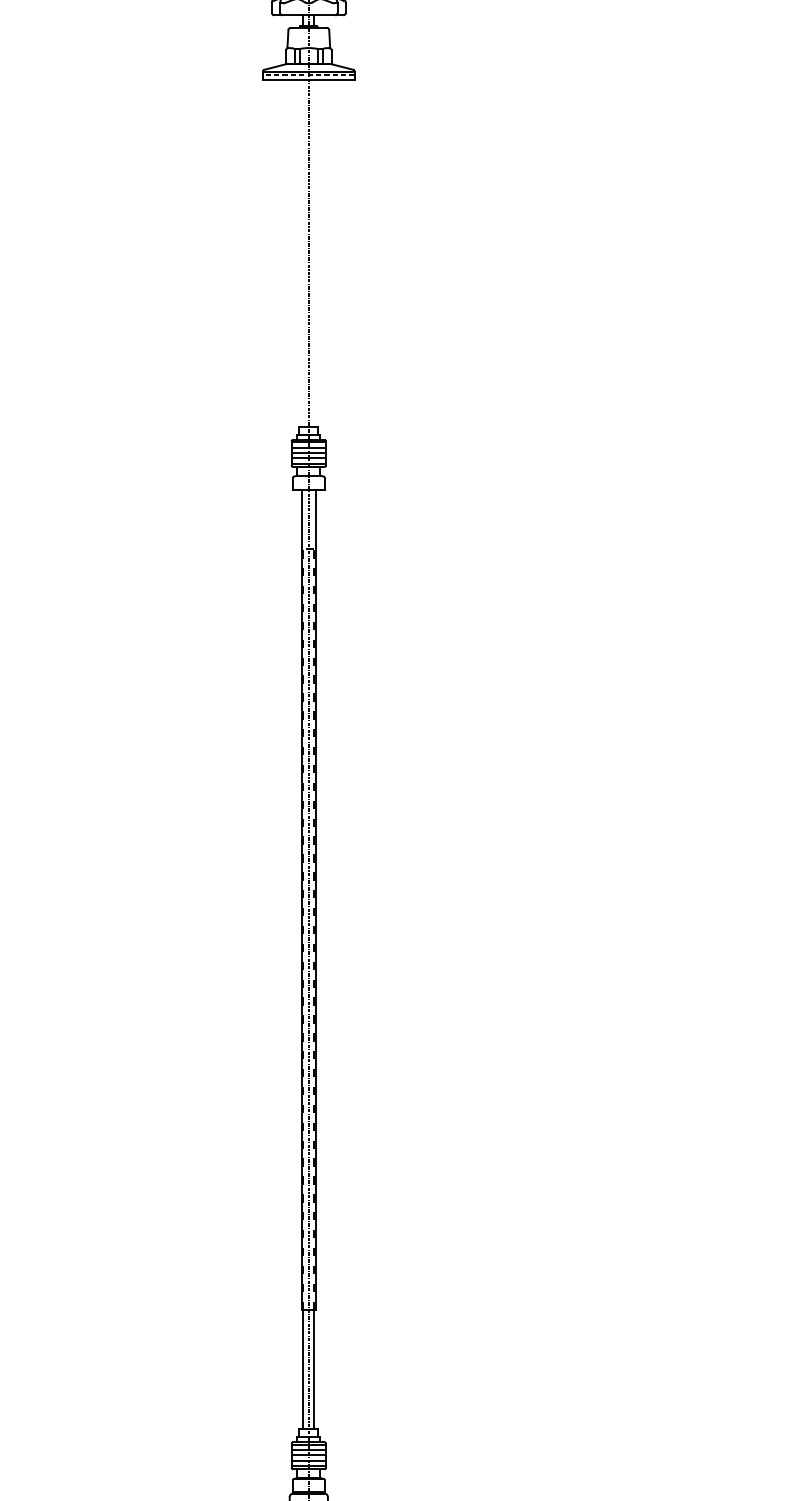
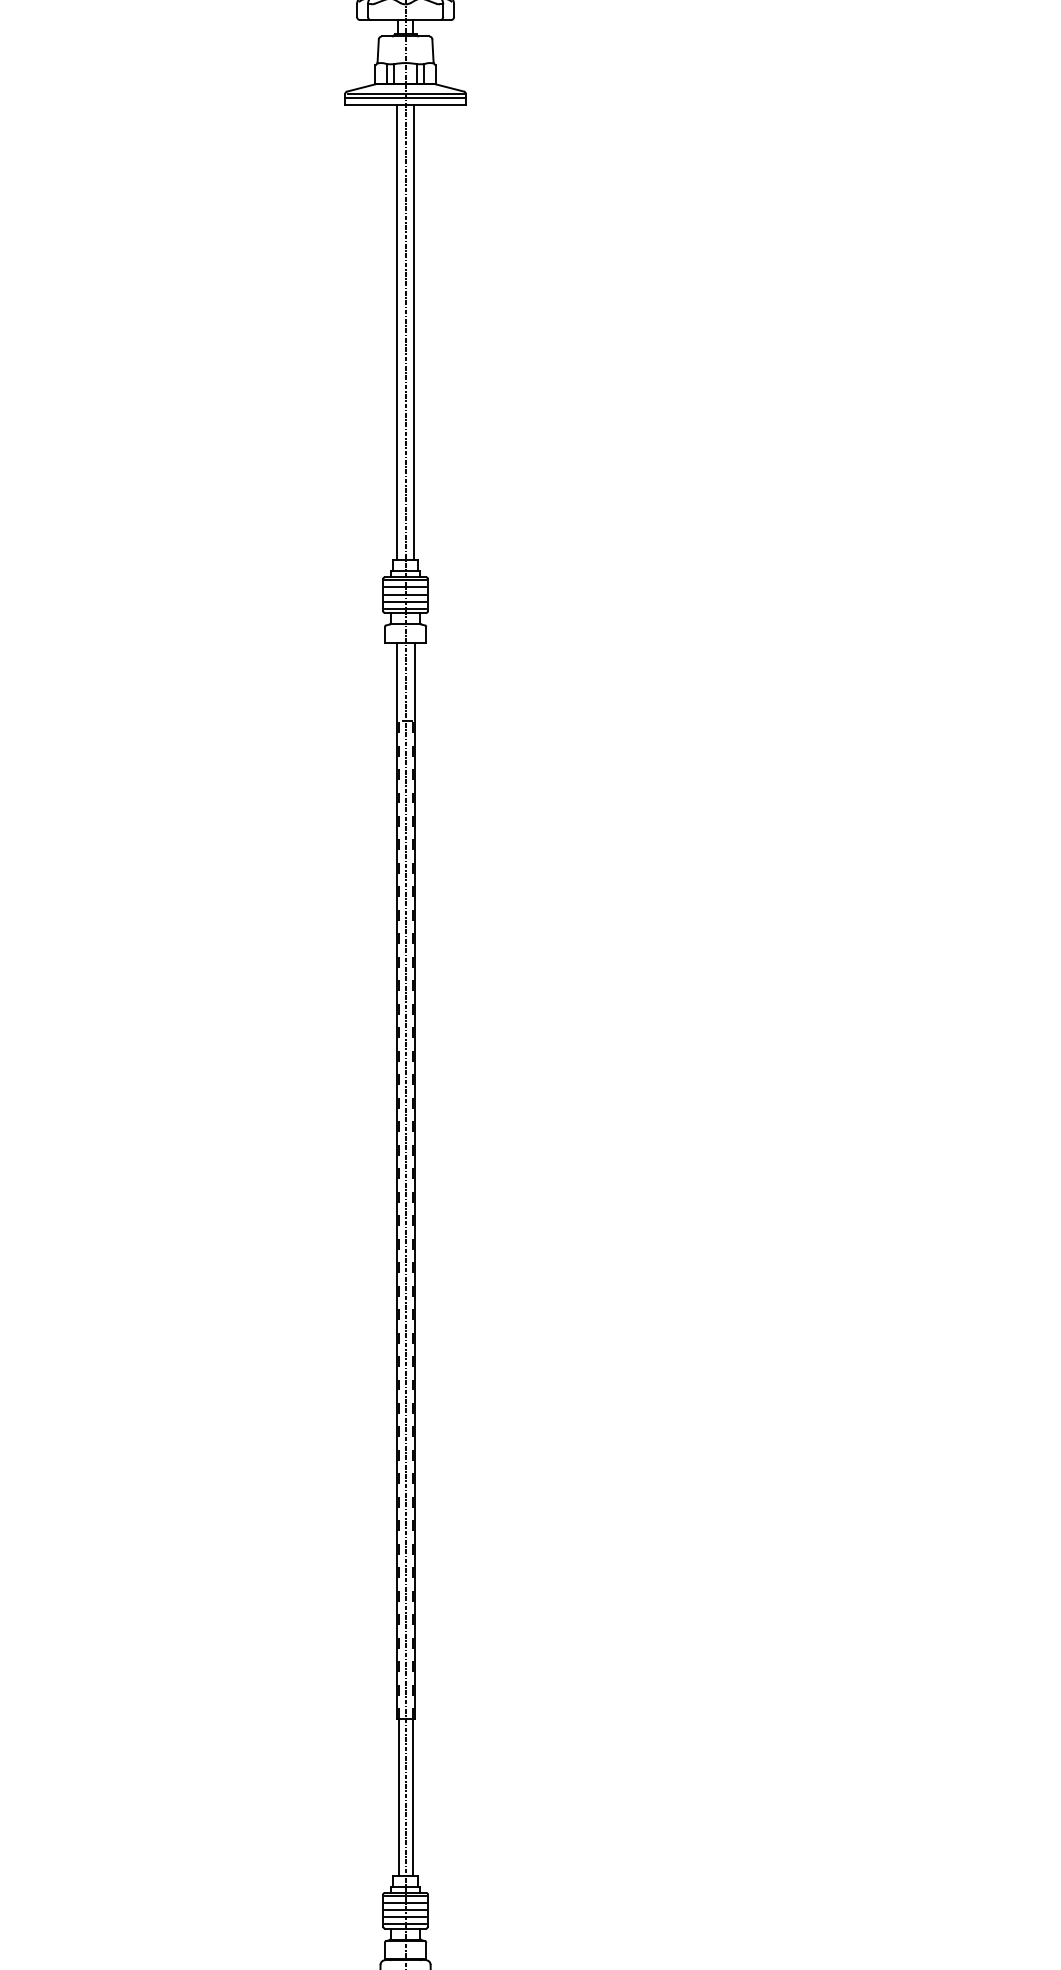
line: (308, 75) -> (405, 98), dashed -> solid
line: (301, 253) -> (396, 332), added
line: (315, 253) -> (414, 332), added

